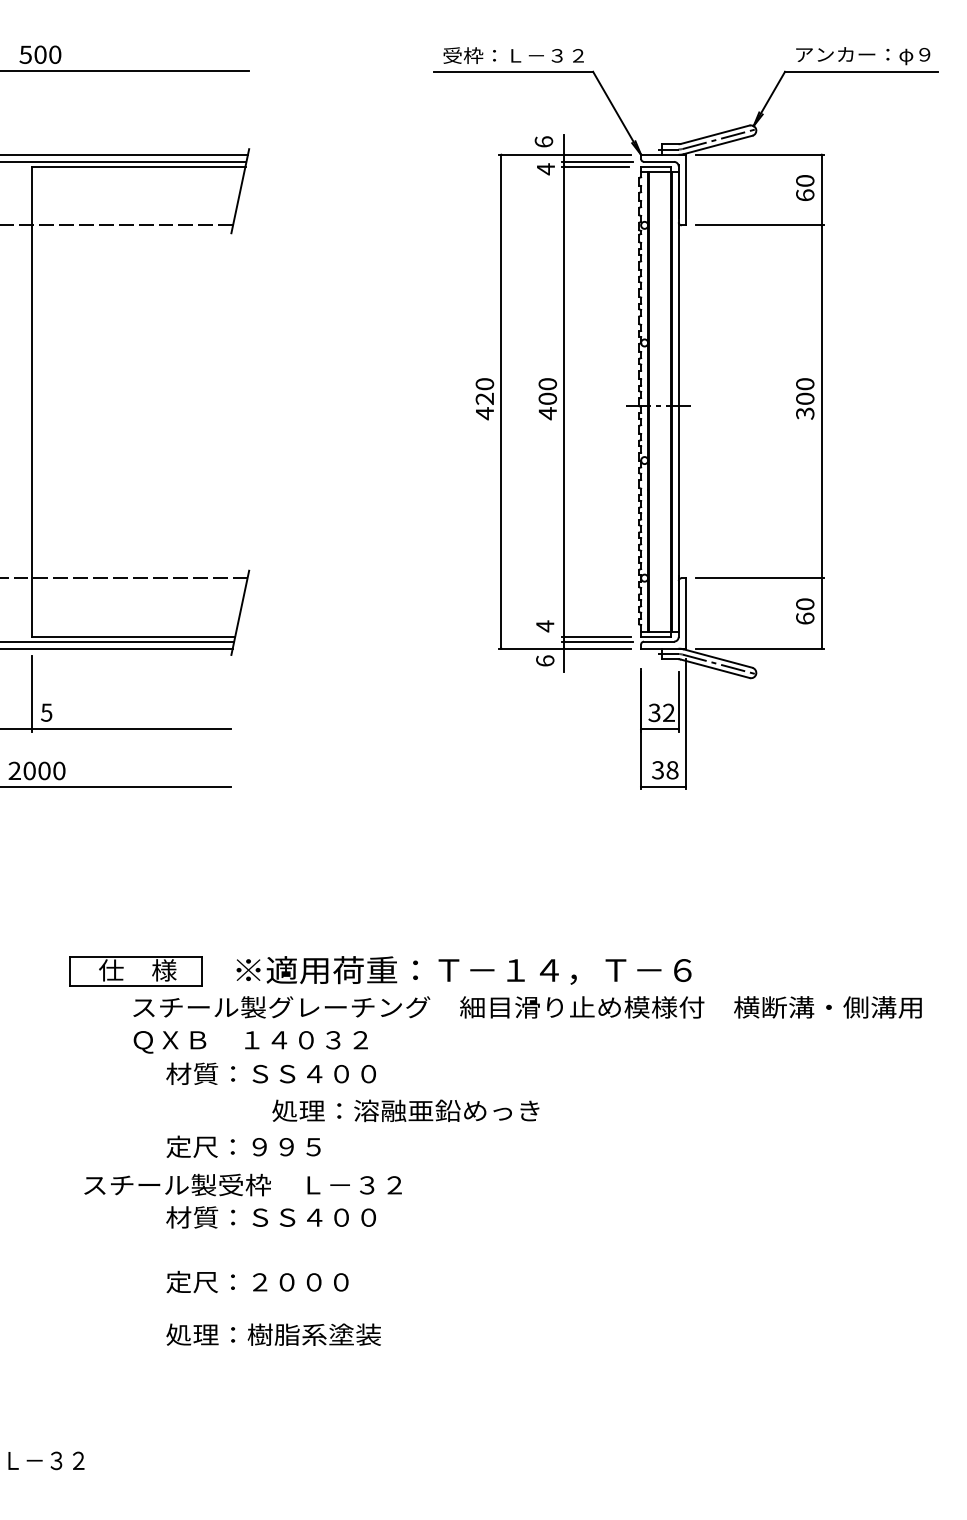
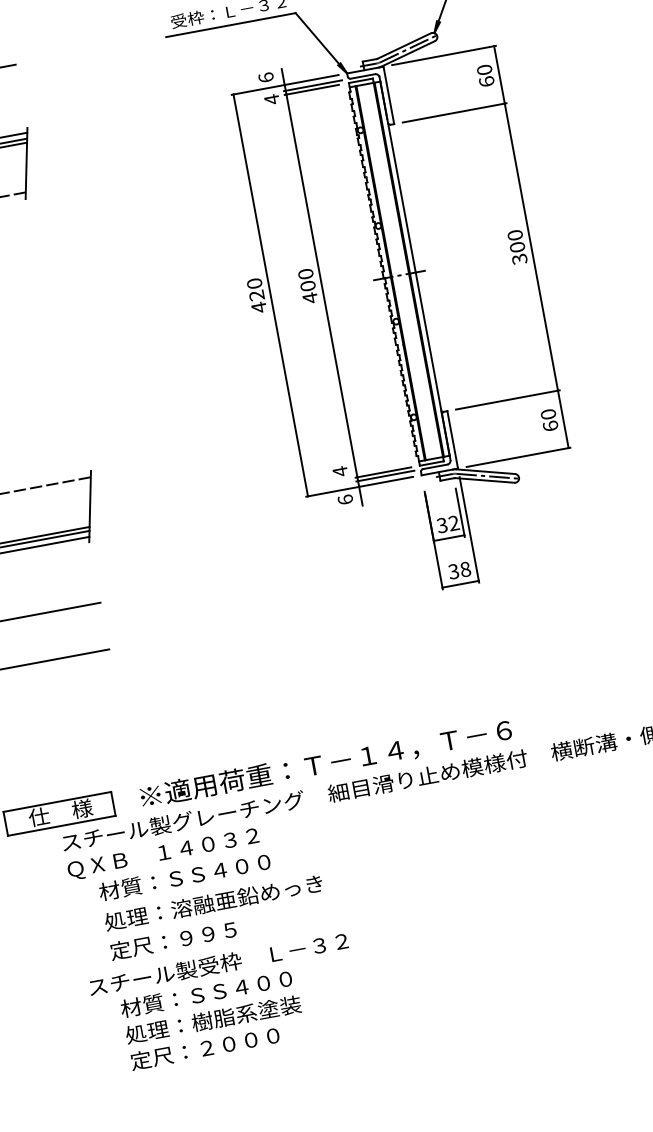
text: (405, 1110) -> (213, 902), moved
text: (242, 1184) -> (218, 963), moved
text: (273, 1334) -> (213, 1019), moved

